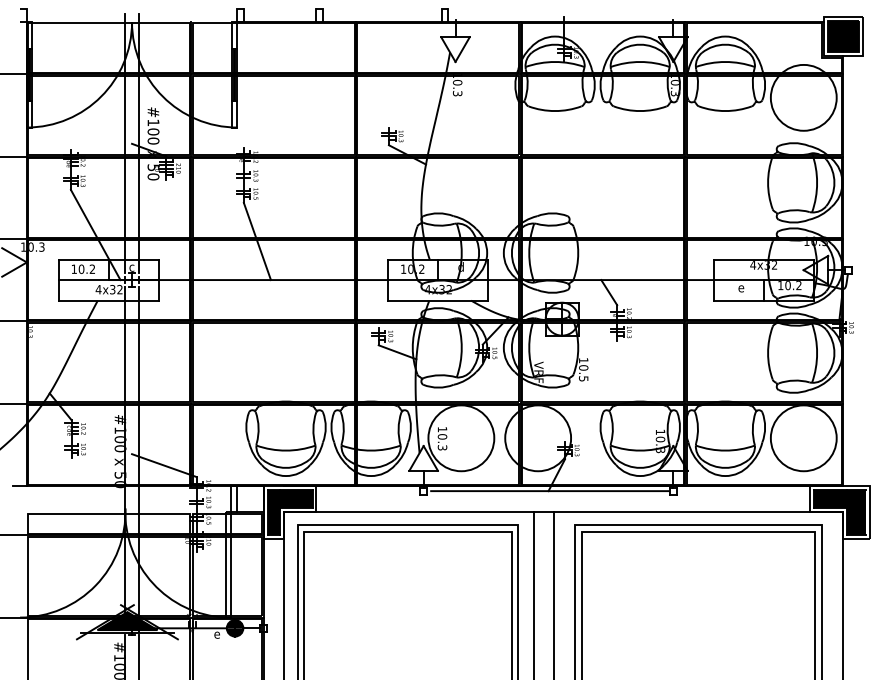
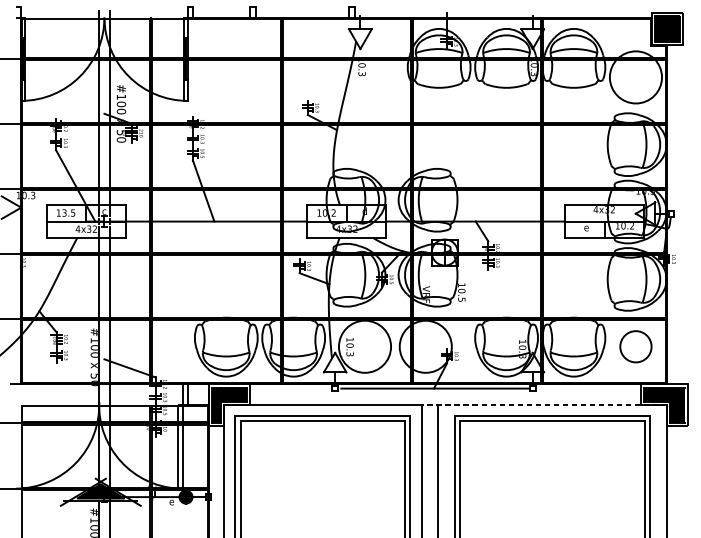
text: (86, 268) -> (68, 212), 10.2 -> 13.5
circle: (803, 438) -> (635, 346), size x0.6
line: (688, 512) -> (544, 405), solid -> dashed

